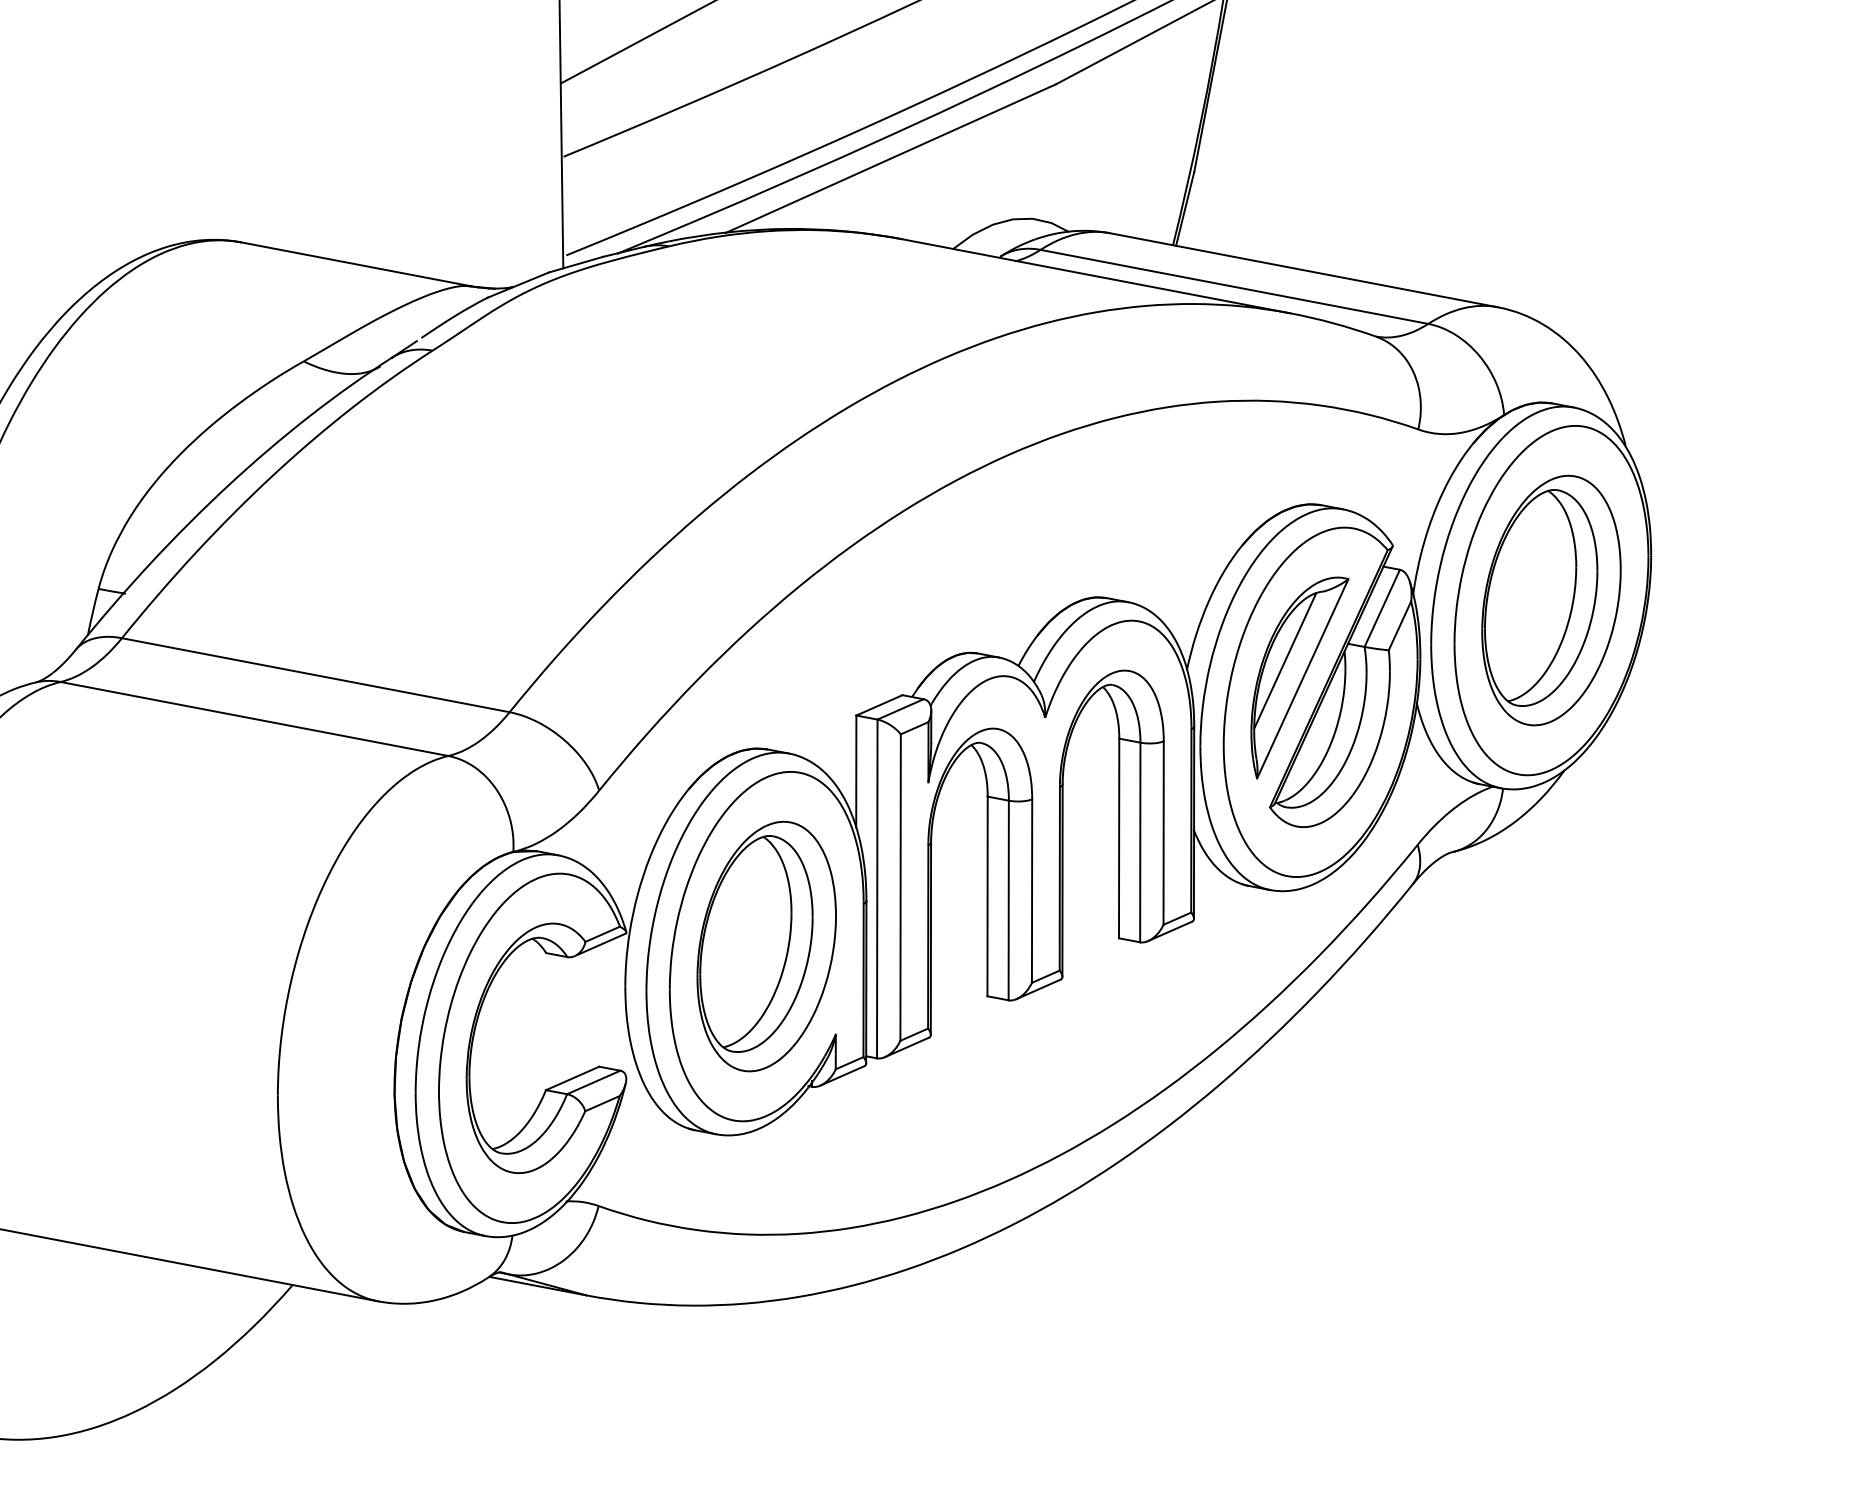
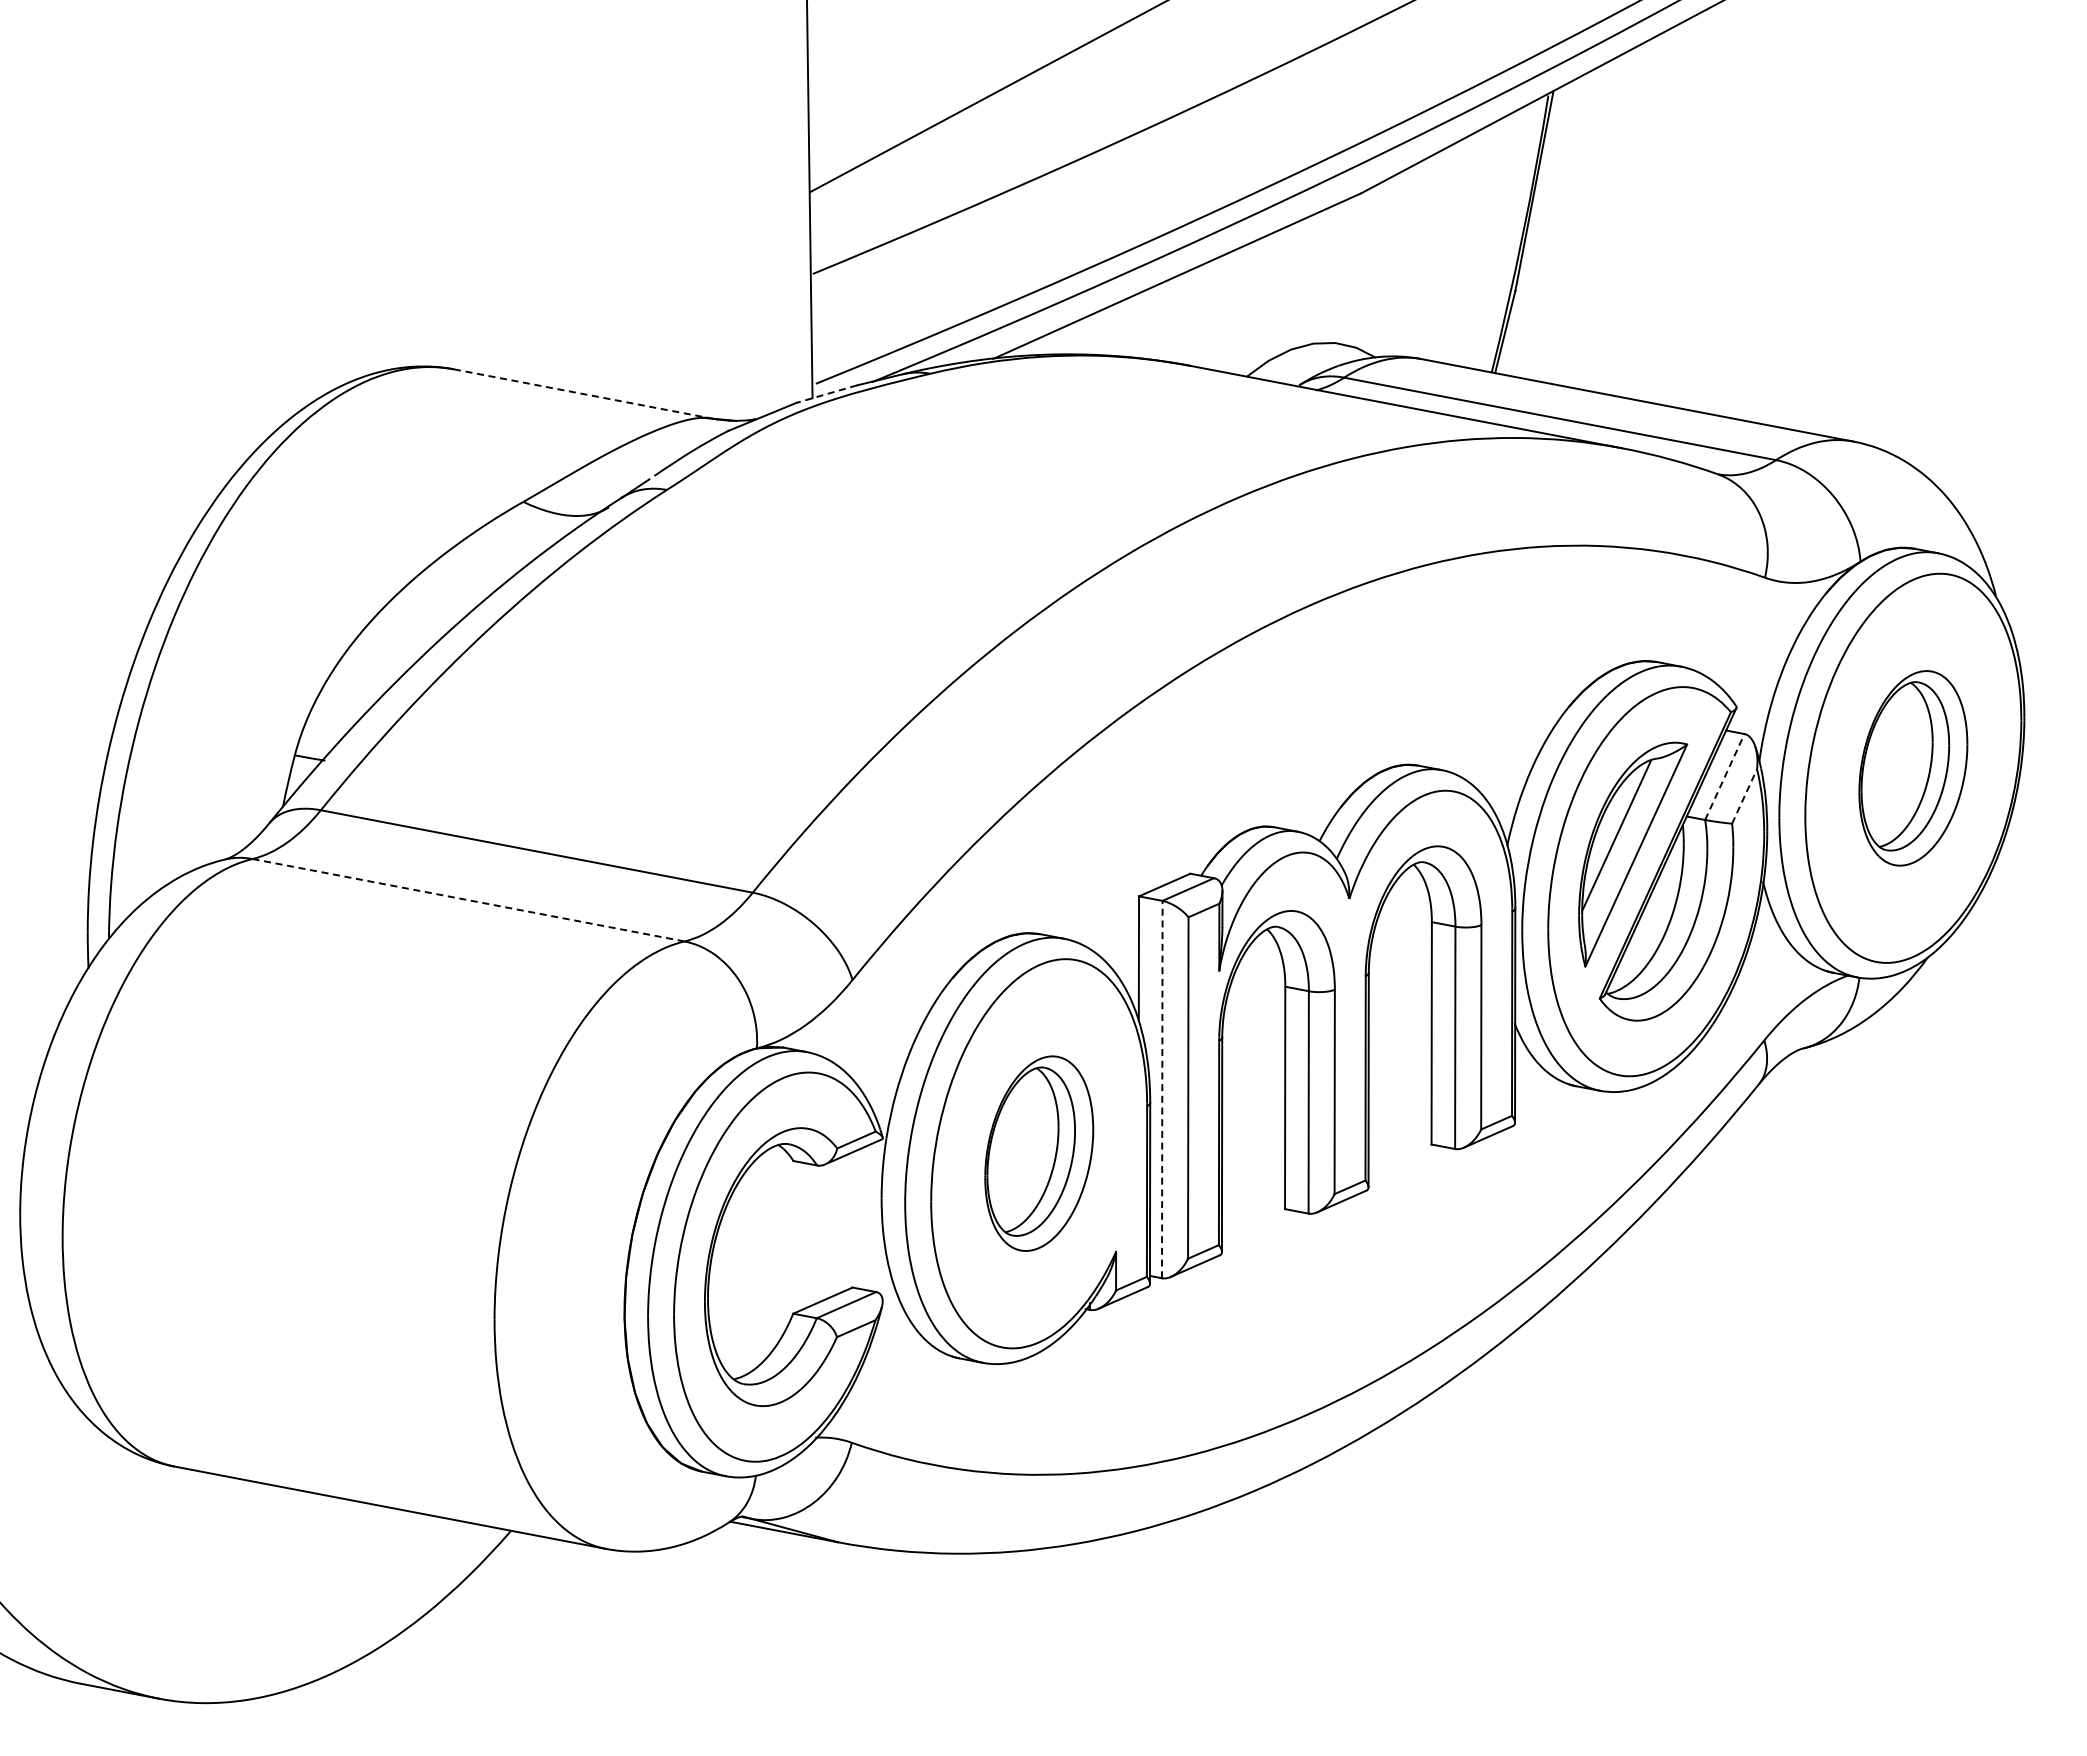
line: (356, 264) -> (582, 393), solid -> dashed
line: (575, 264) -> (826, 394), solid -> dashed
part: (1551, 600) -> (1913, 768), size x0.7
line: (1382, 607) -> (1725, 776), solid -> dashed
line: (1399, 625) -> (1744, 796), solid -> dashed
line: (254, 719) -> (468, 900), solid -> dashed
line: (877, 888) -> (1162, 1089), solid -> dashed
part: (767, 946) -> (1039, 1153), size x0.7

